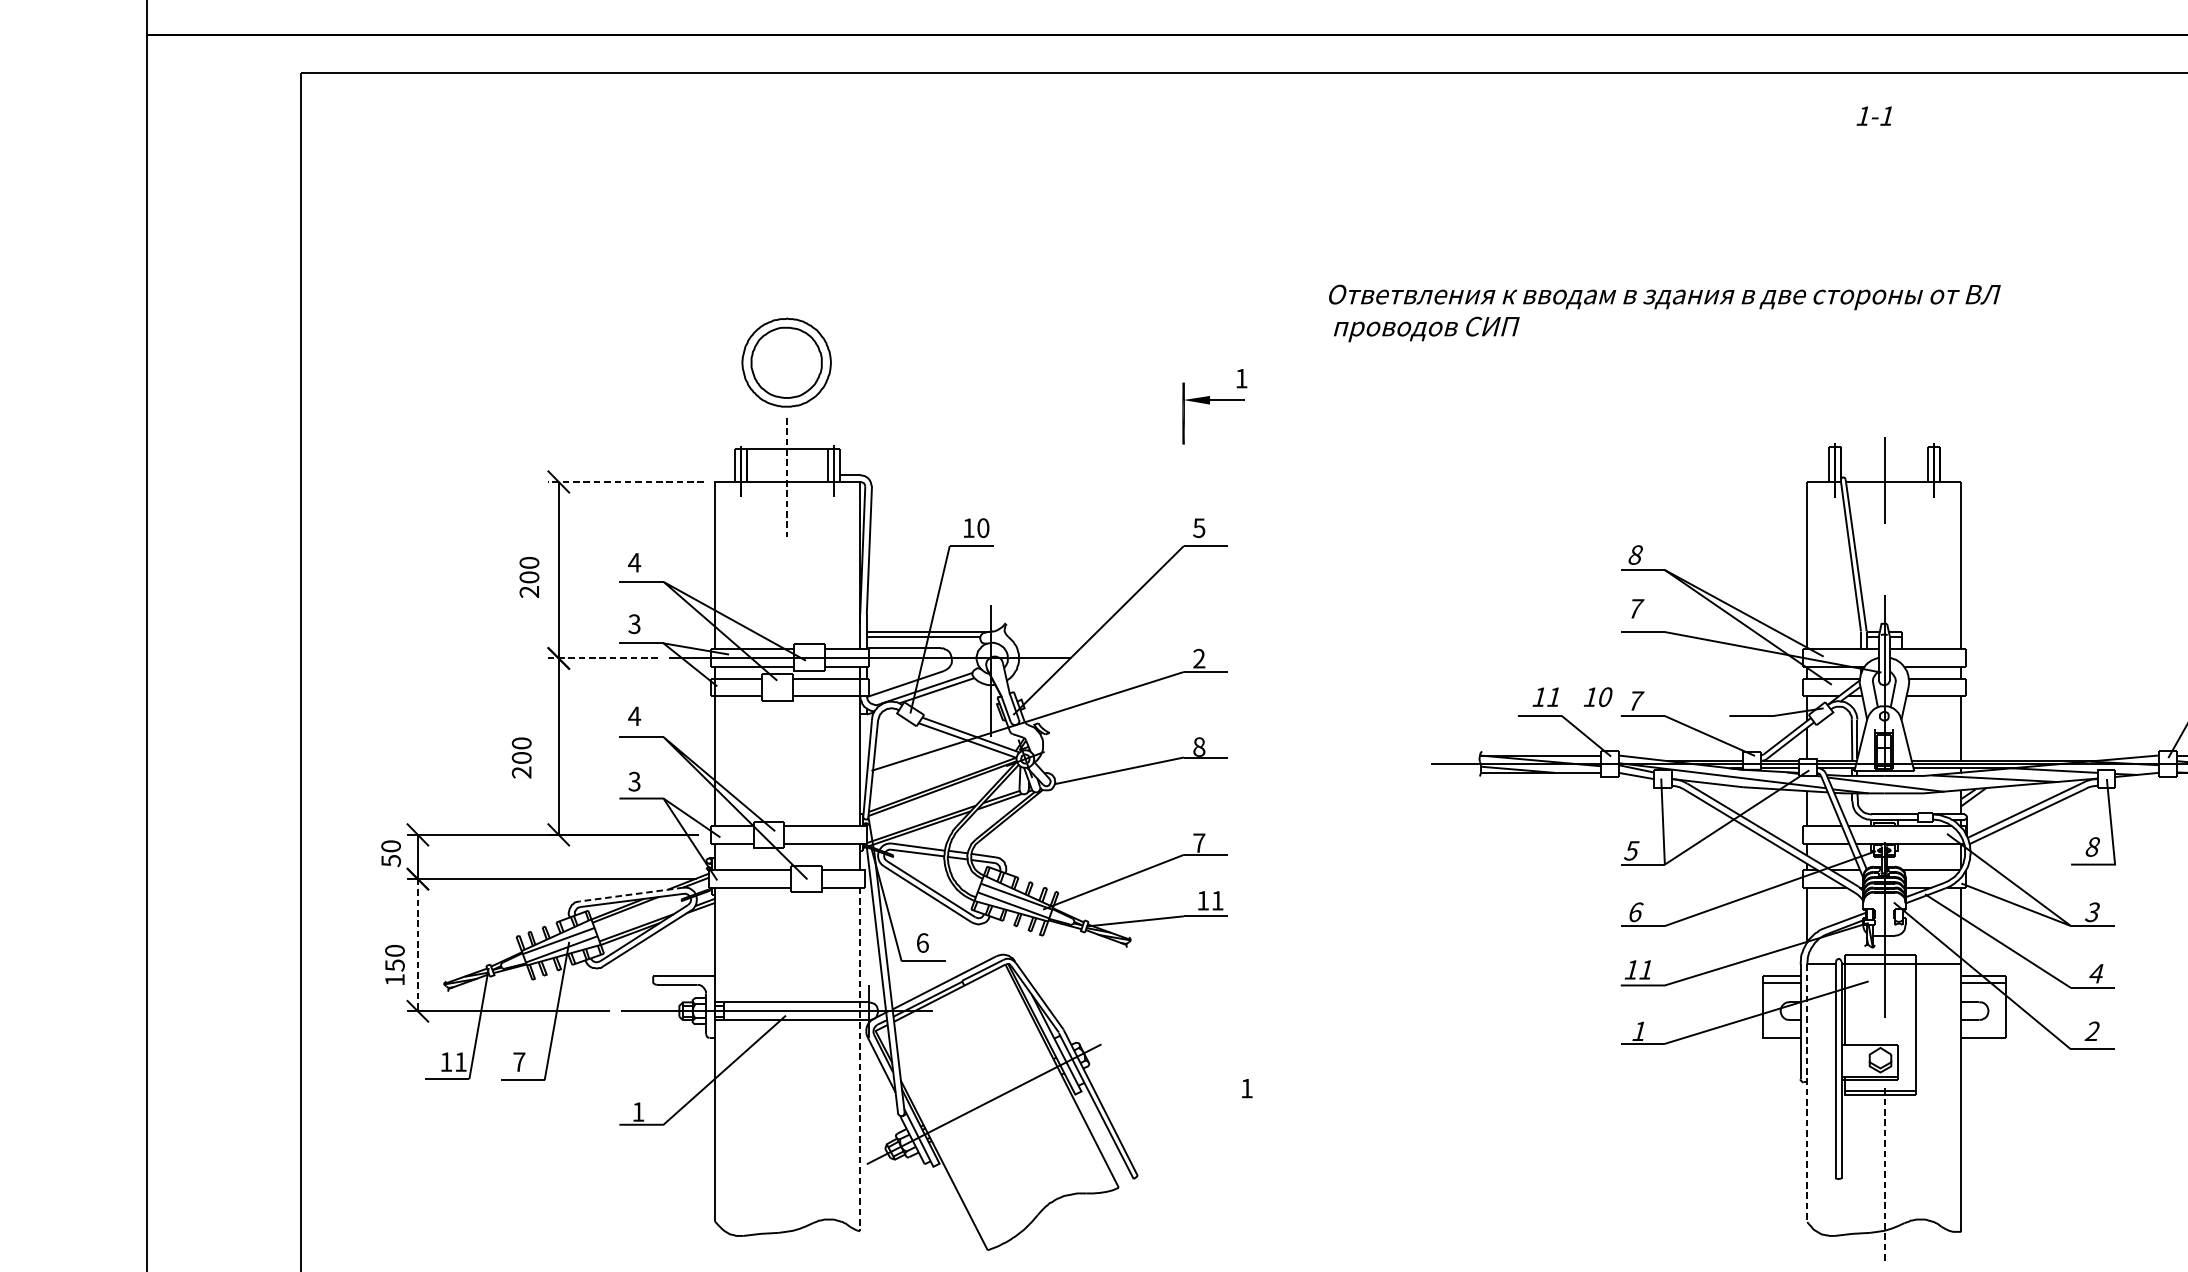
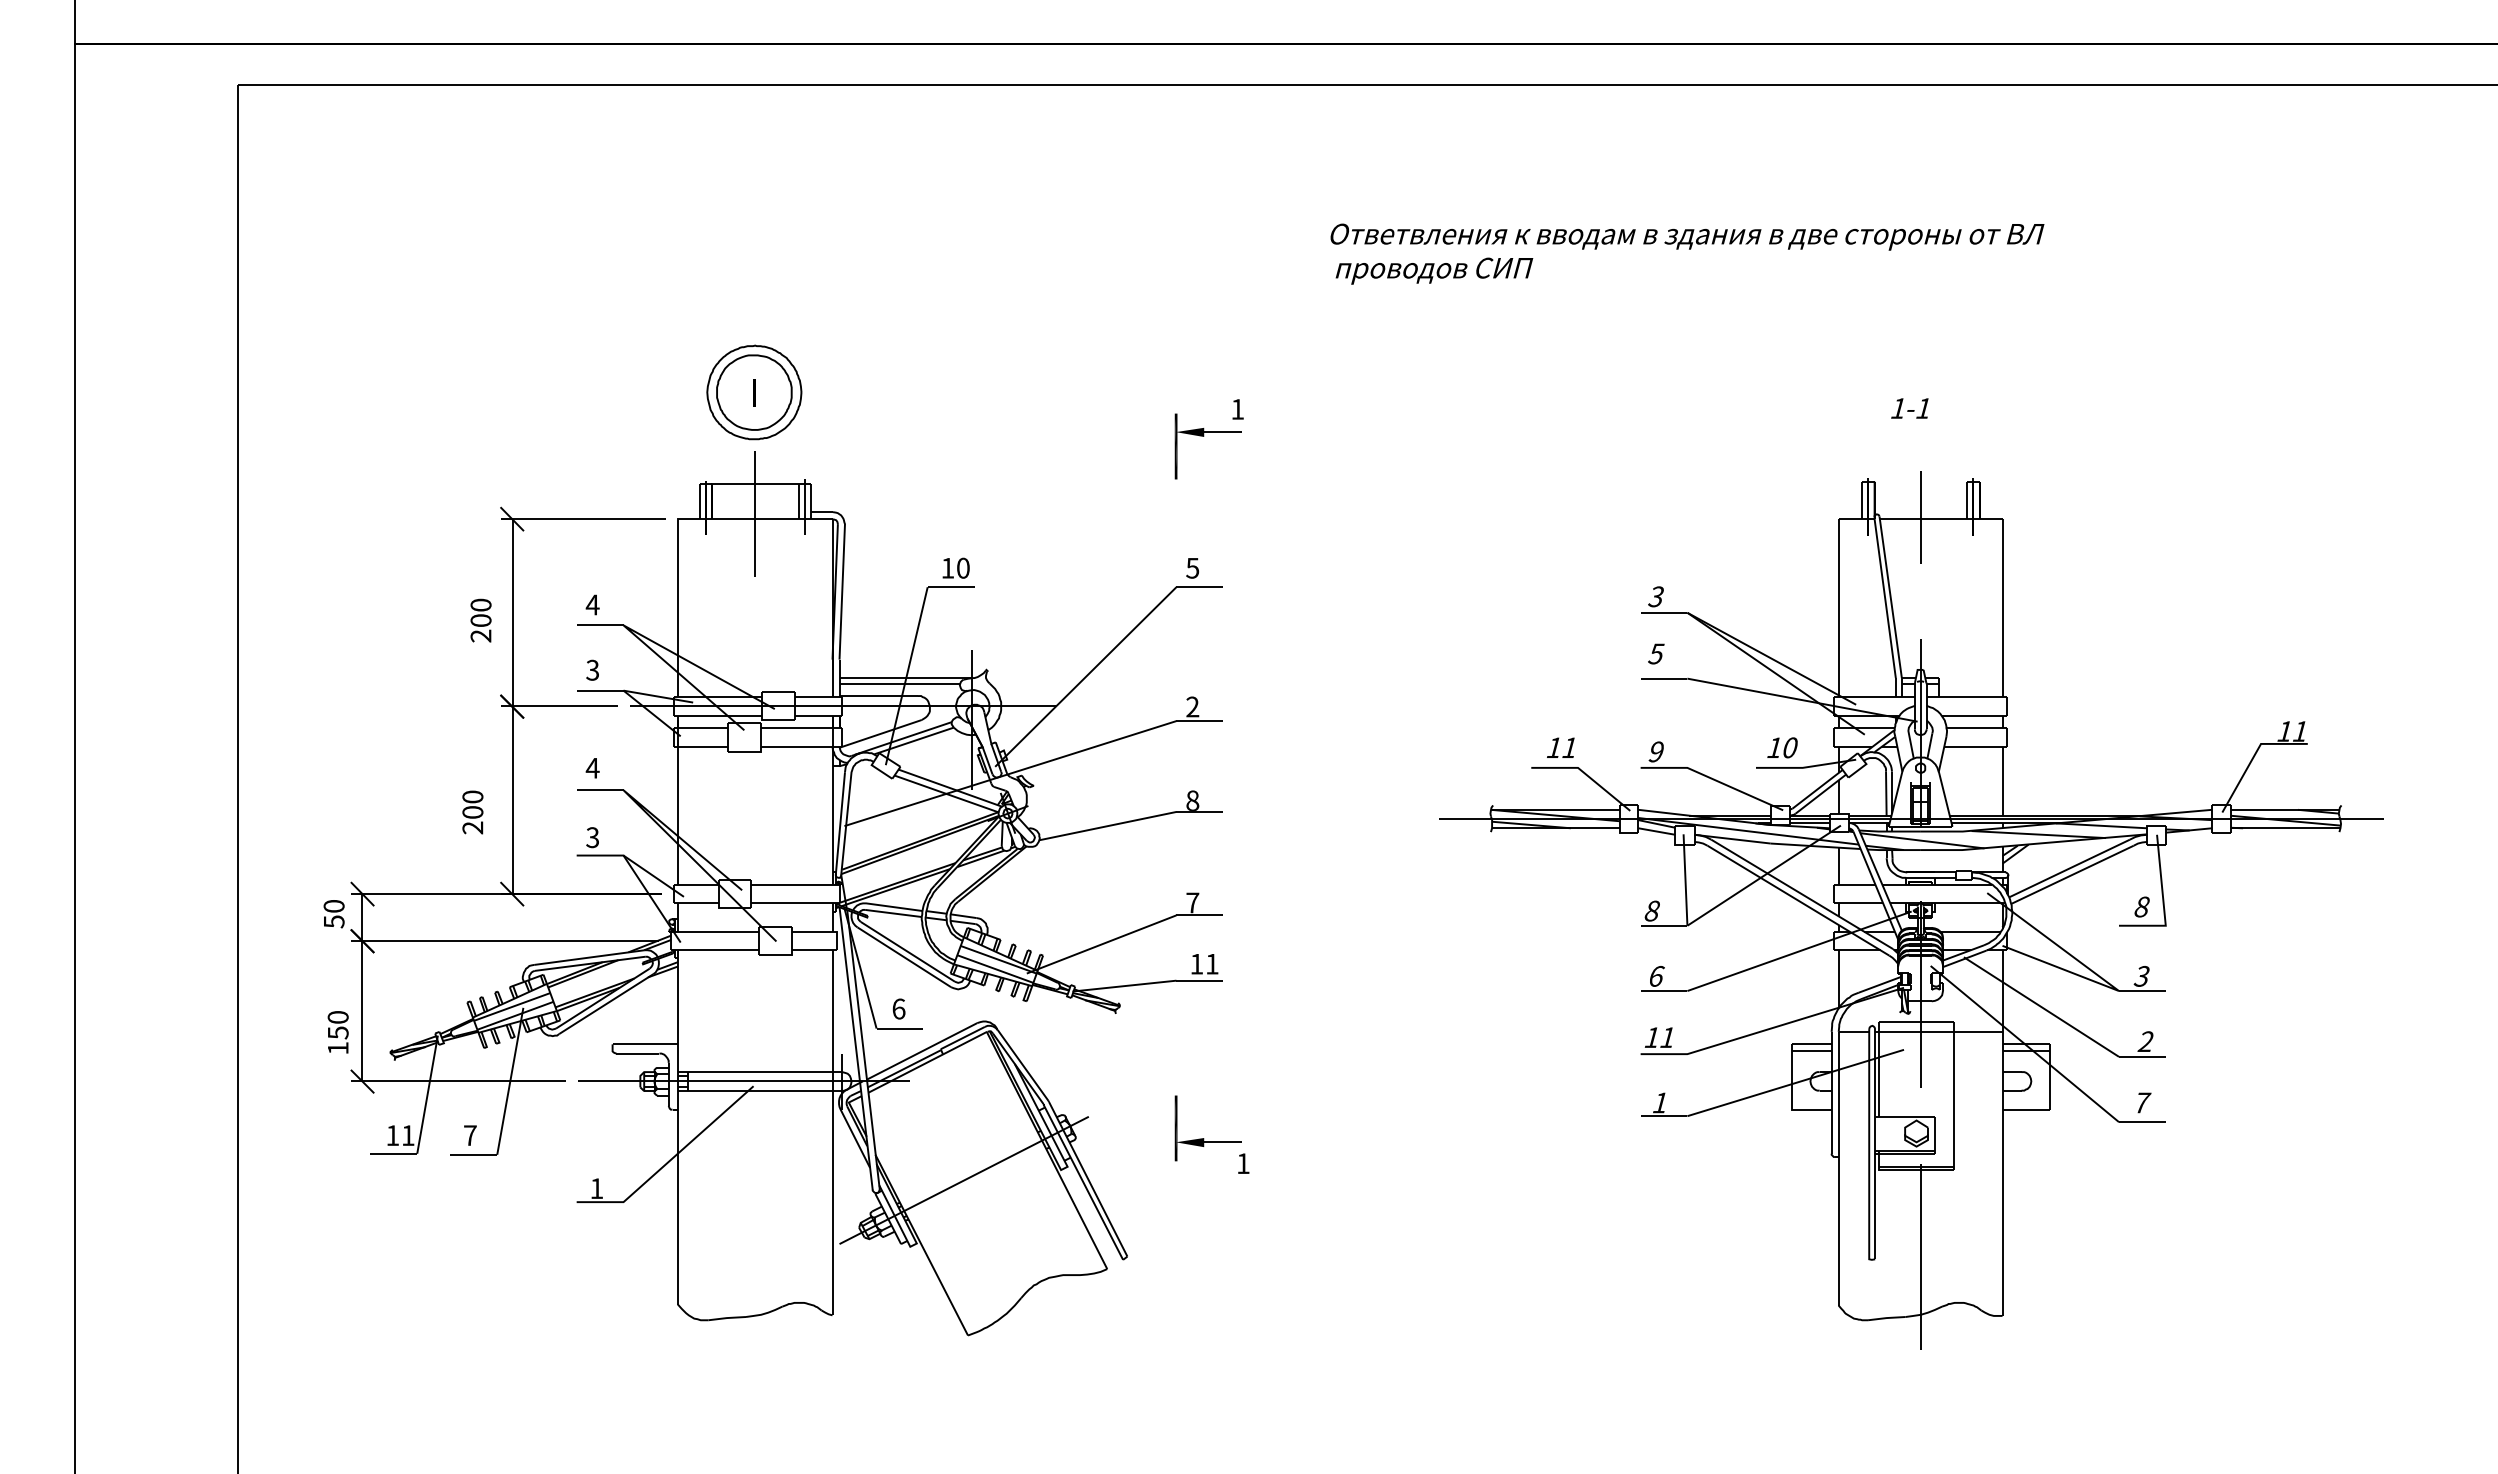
text: (1873, 116) -> (1909, 408), moved
text: (1664, 312) -> (1687, 253), moved
fill: (786, 362) -> (754, 392), added
line: (787, 477) -> (755, 514), dashed -> solid
line: (625, 482) -> (583, 519), dashed -> solid
text: (1635, 554) -> (1656, 596), 8 -> 3
text: (1635, 608) -> (1656, 653), 7 -> 5
line: (602, 658) -> (558, 706), dashed -> solid
text: (1598, 696) -> (1782, 747), moved
text: (1635, 700) -> (1656, 751), 7 -> 9
text: (1631, 850) -> (1652, 910), 5 -> 8
line: (631, 894) -> (589, 957), dashed -> solid
line: (417, 945) -> (362, 1011), dashed -> solid
text: (2096, 973) -> (2145, 1041), 4 -> 2
text: (2093, 1030) -> (2142, 1102), 2 -> 7
line: (860, 1059) -> (832, 1132), dashed -> solid
part: (1210, 1064) -> (1204, 1138), added
line: (1807, 1093) -> (1838, 1168), dashed -> solid
line: (1884, 1176) -> (1920, 1257), dashed -> solid

